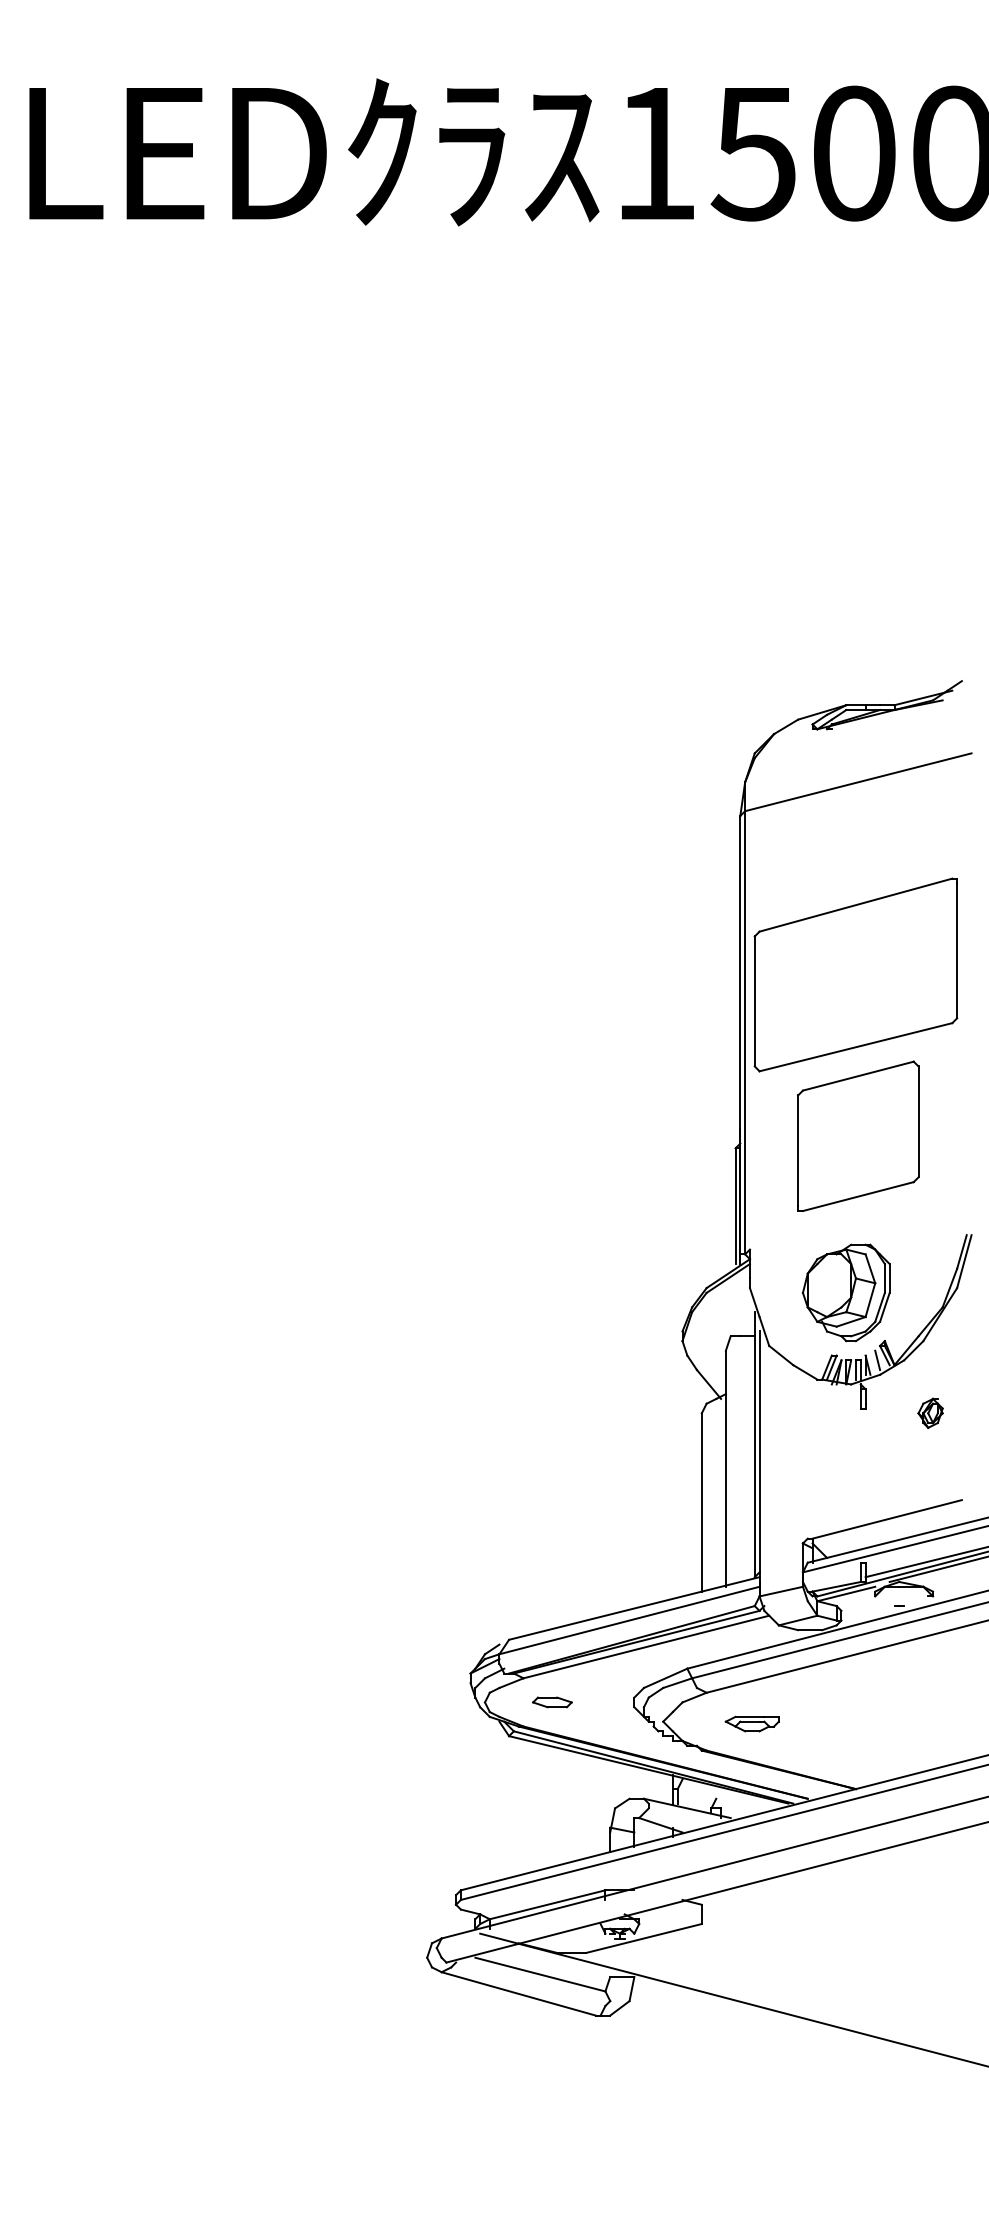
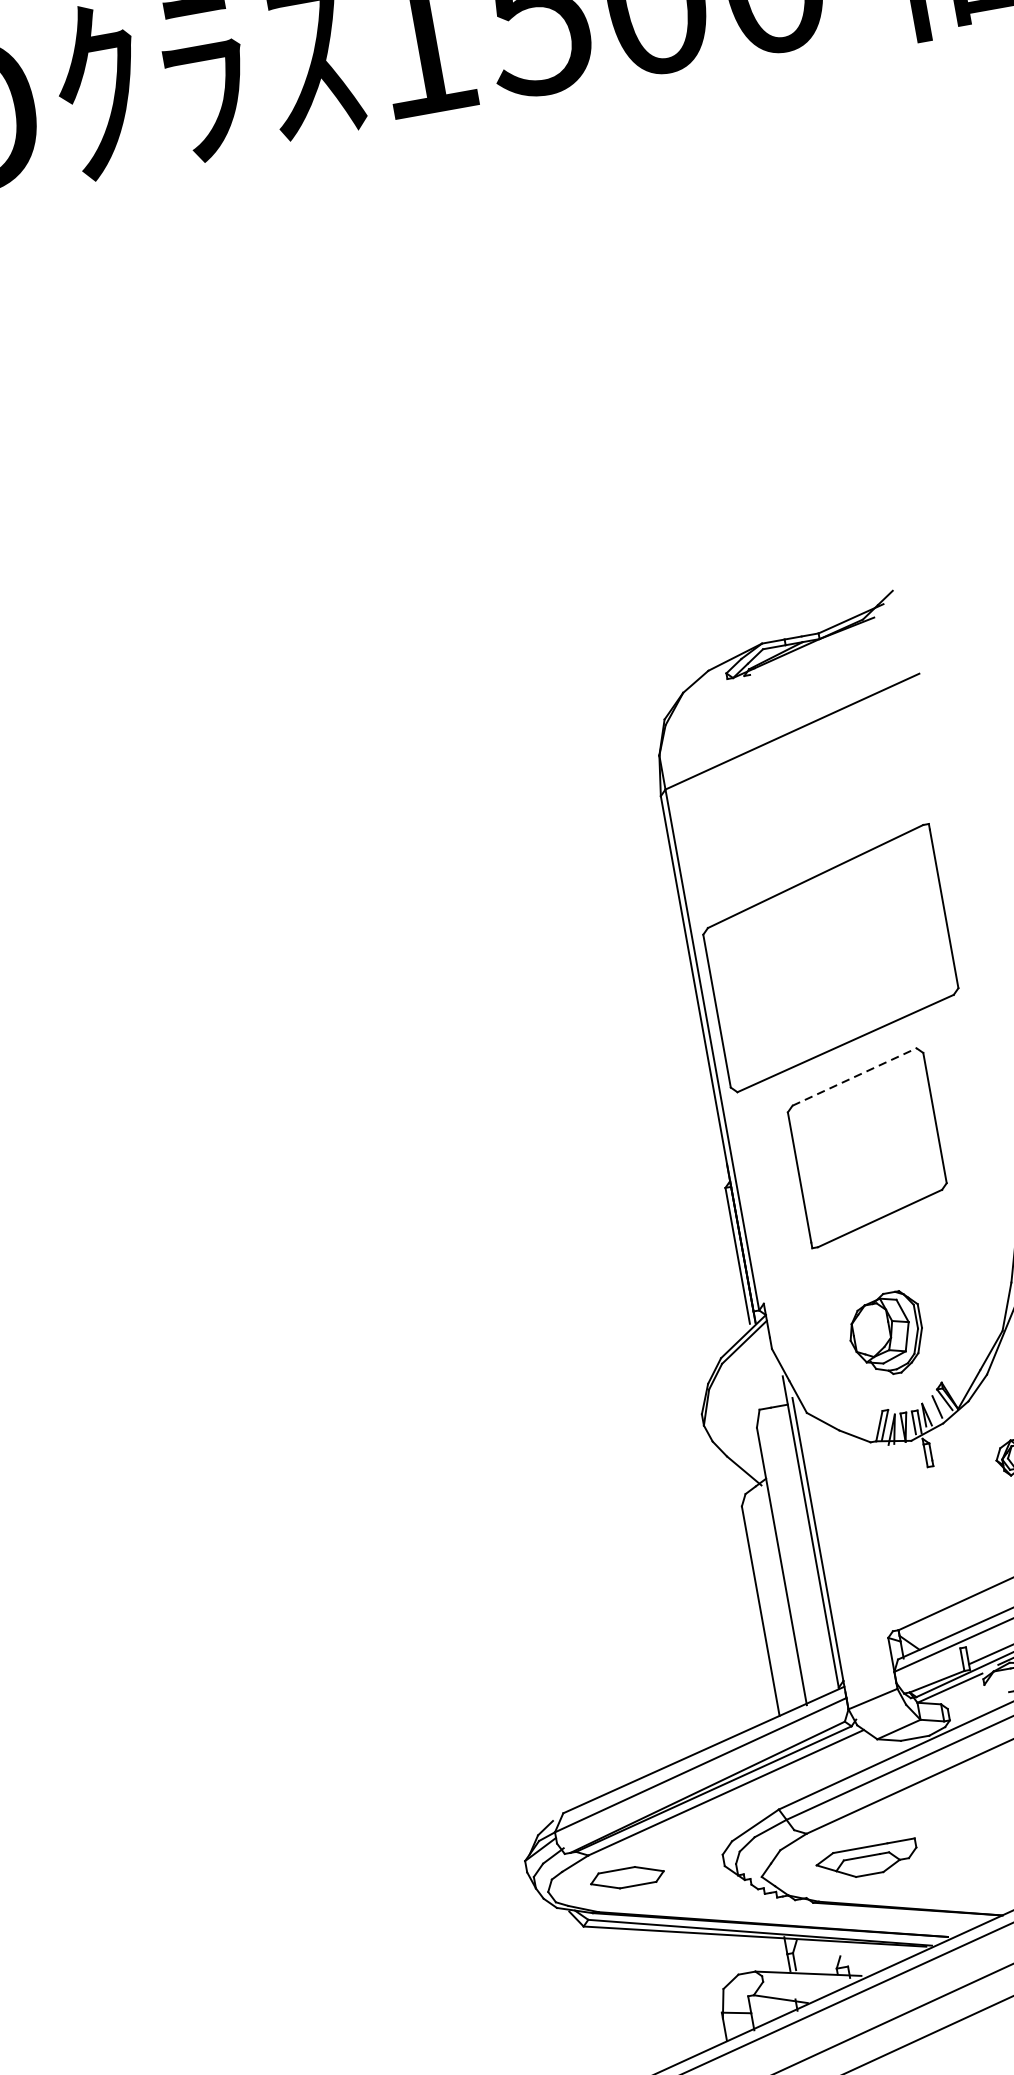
line: (858, 1076) -> (854, 1077), solid -> dashed
part: (846, 1292) -> (886, 1333), size x0.7
part: (552, 1702) -> (627, 1877), size x1.6
part: (751, 1723) -> (865, 1860), size x1.6

